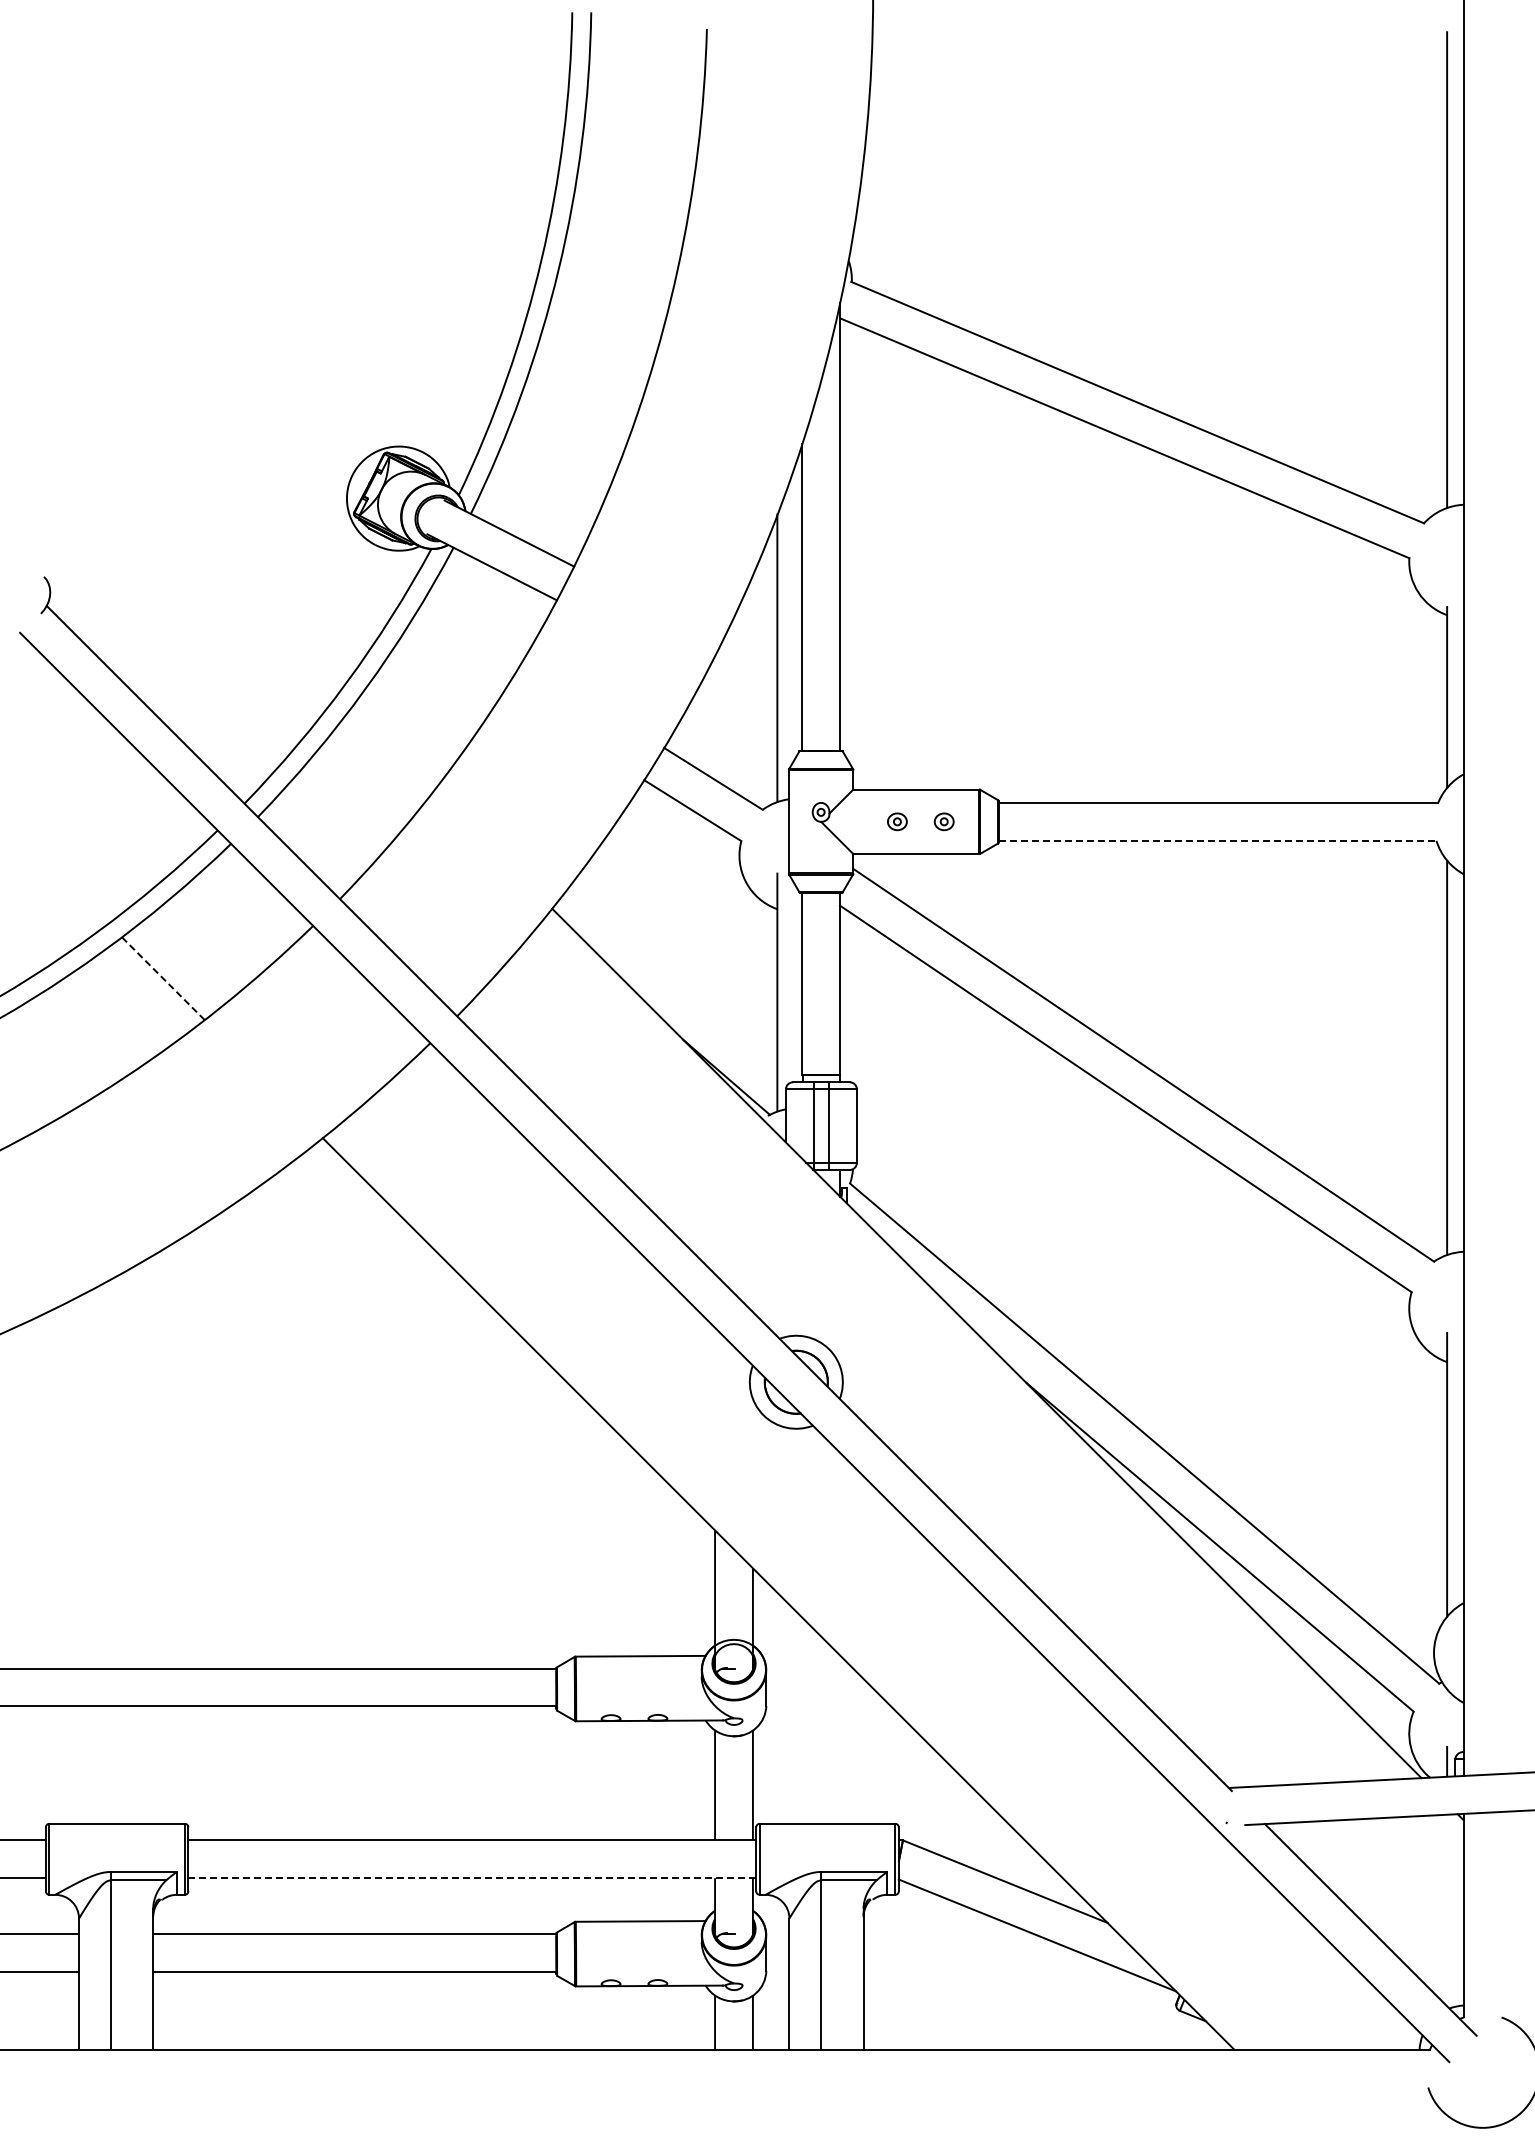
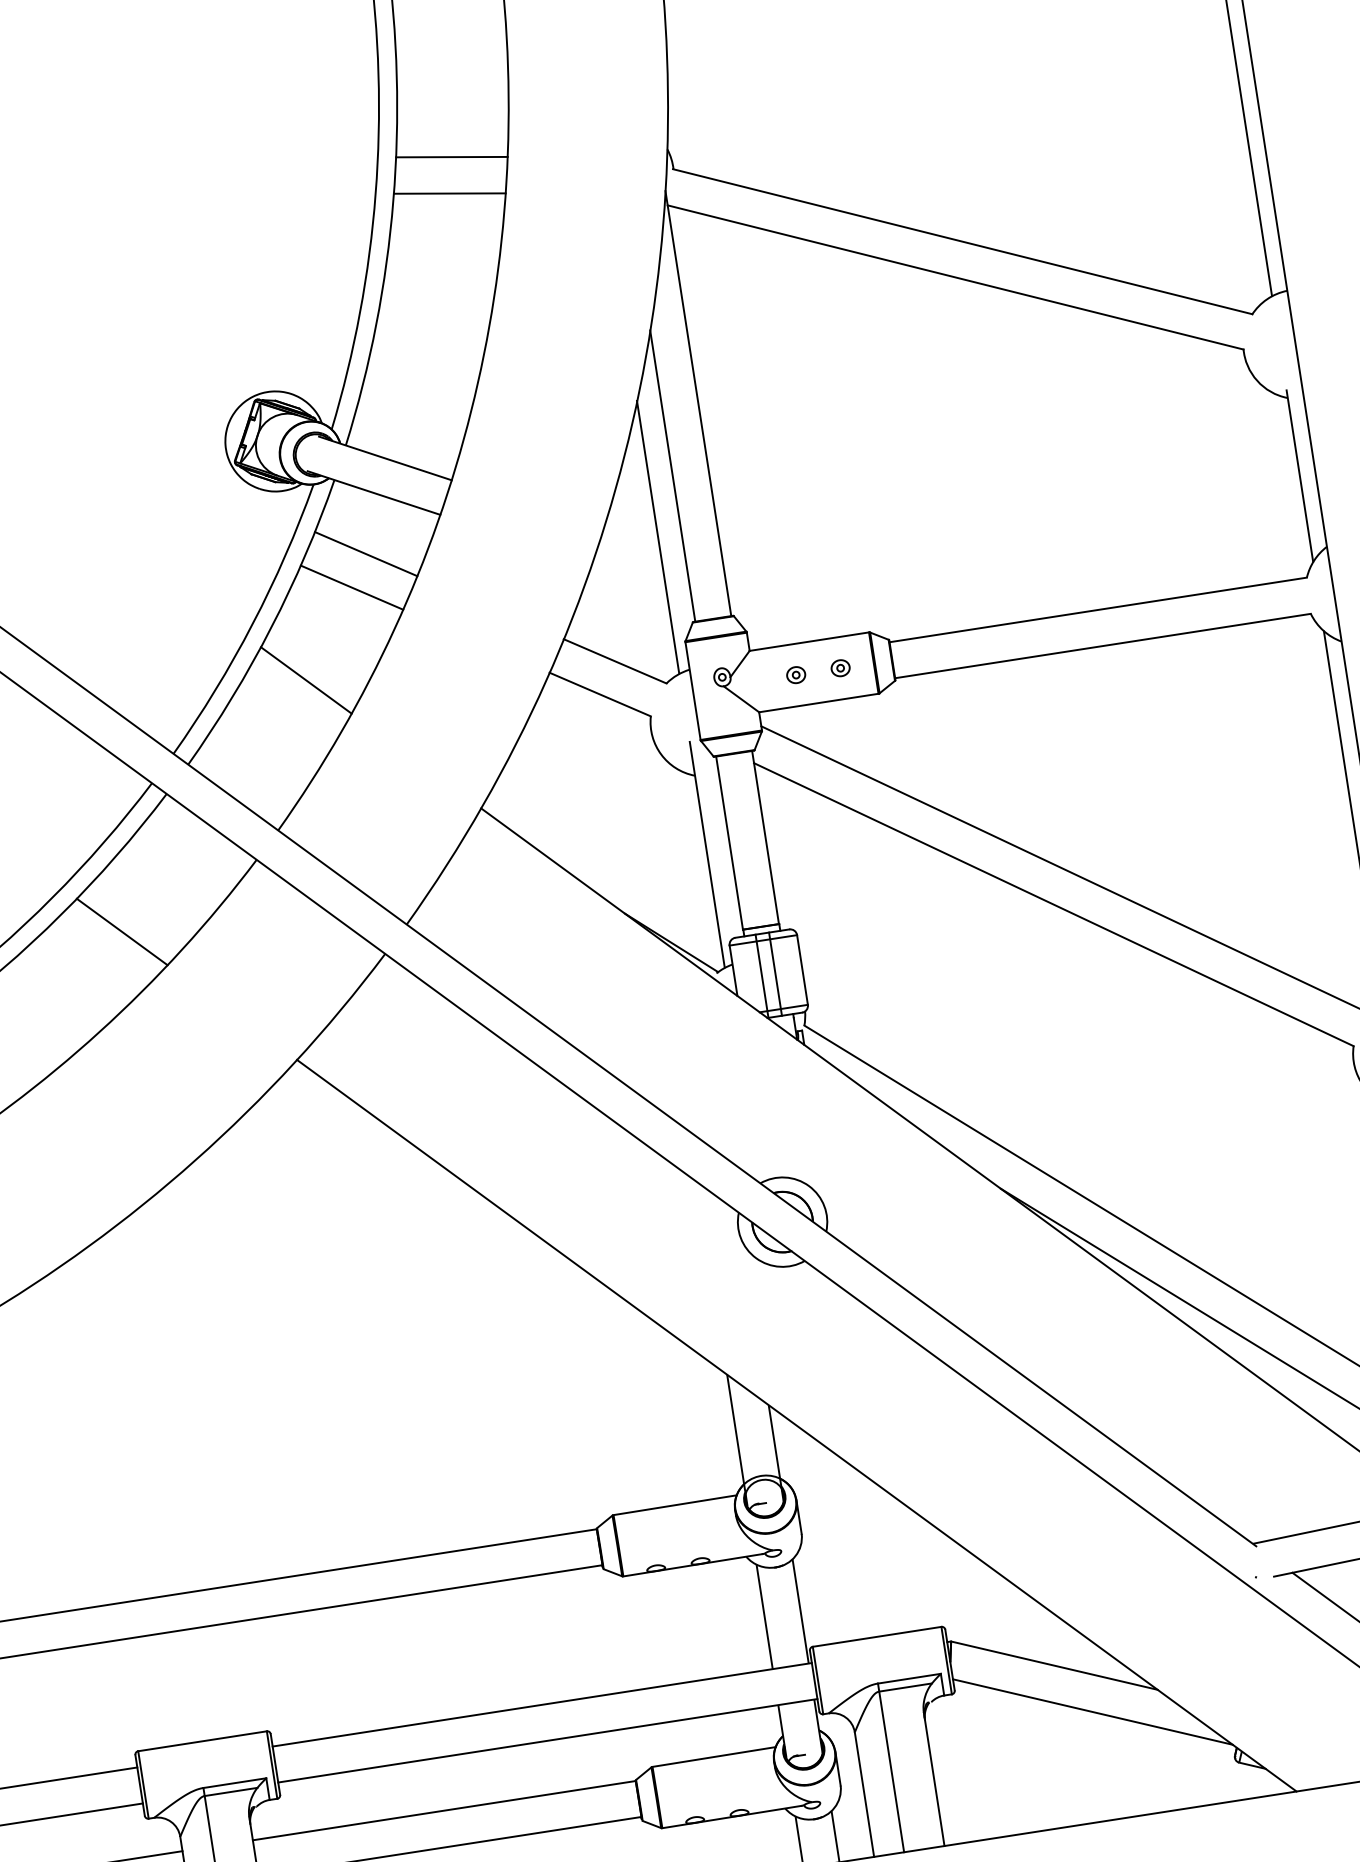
line: (625, 234) -> (451, 157), added
line: (617, 271) -> (449, 193), added
line: (474, 628) -> (366, 553), added
line: (454, 661) -> (352, 587), added
line: (392, 749) -> (306, 680), added
line: (1217, 840) -> (1102, 645), dashed -> solid
line: (163, 978) -> (122, 931), dashed -> solid
line: (472, 1878) -> (548, 1740), dashed -> solid

